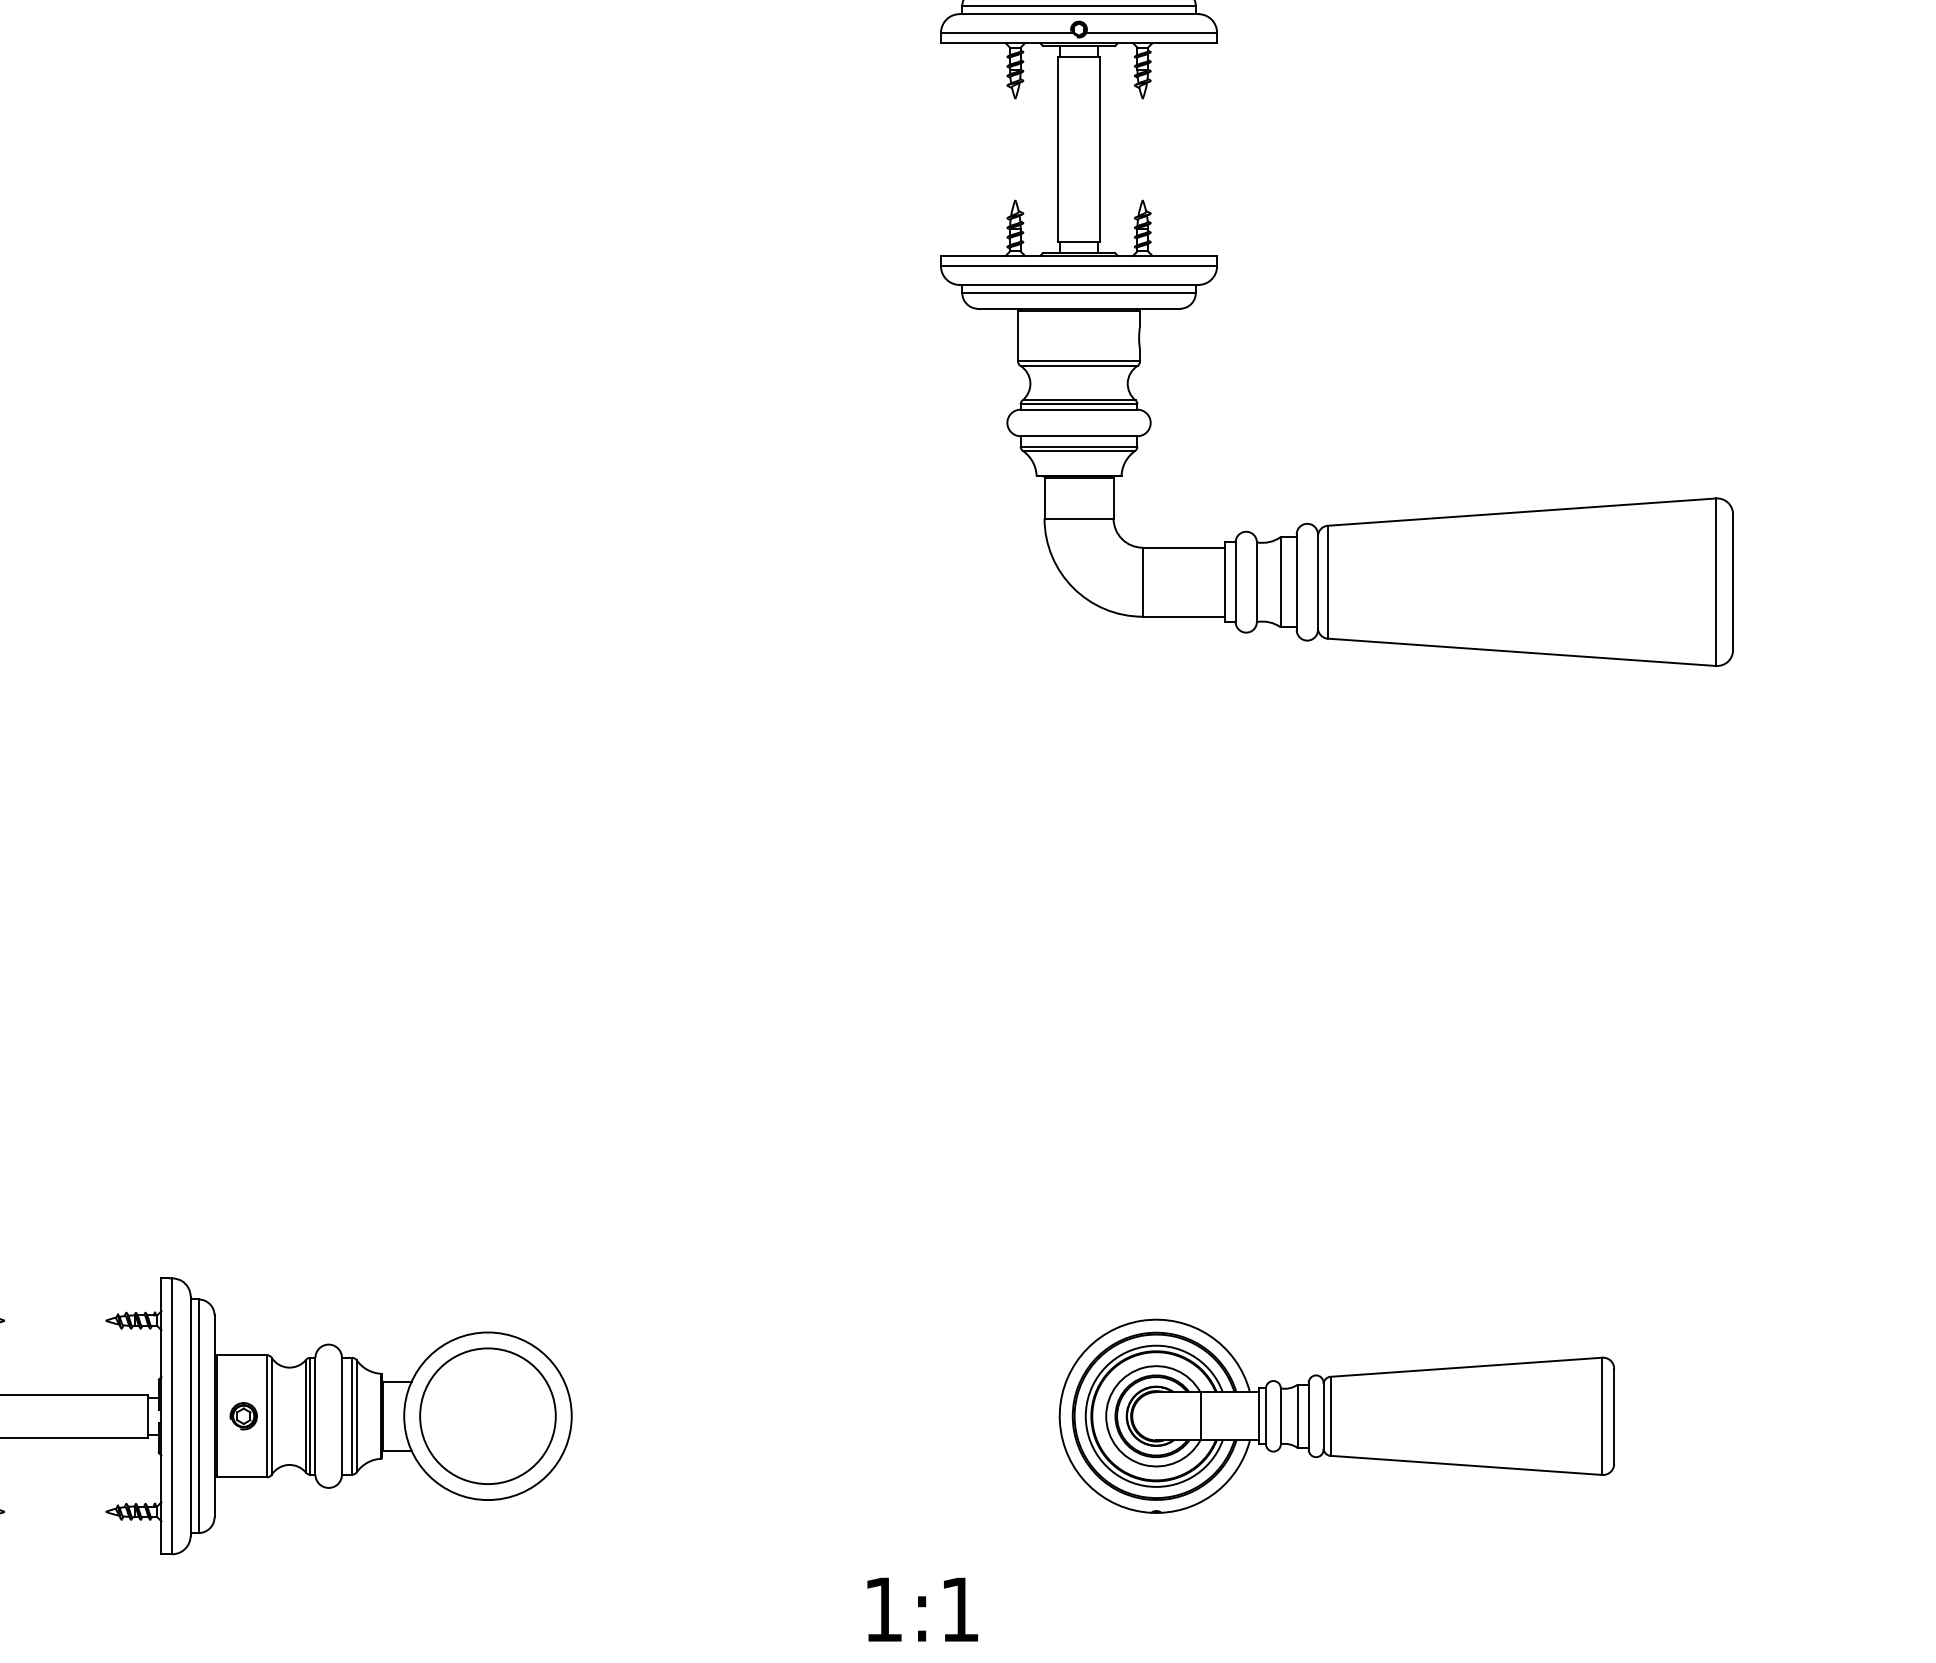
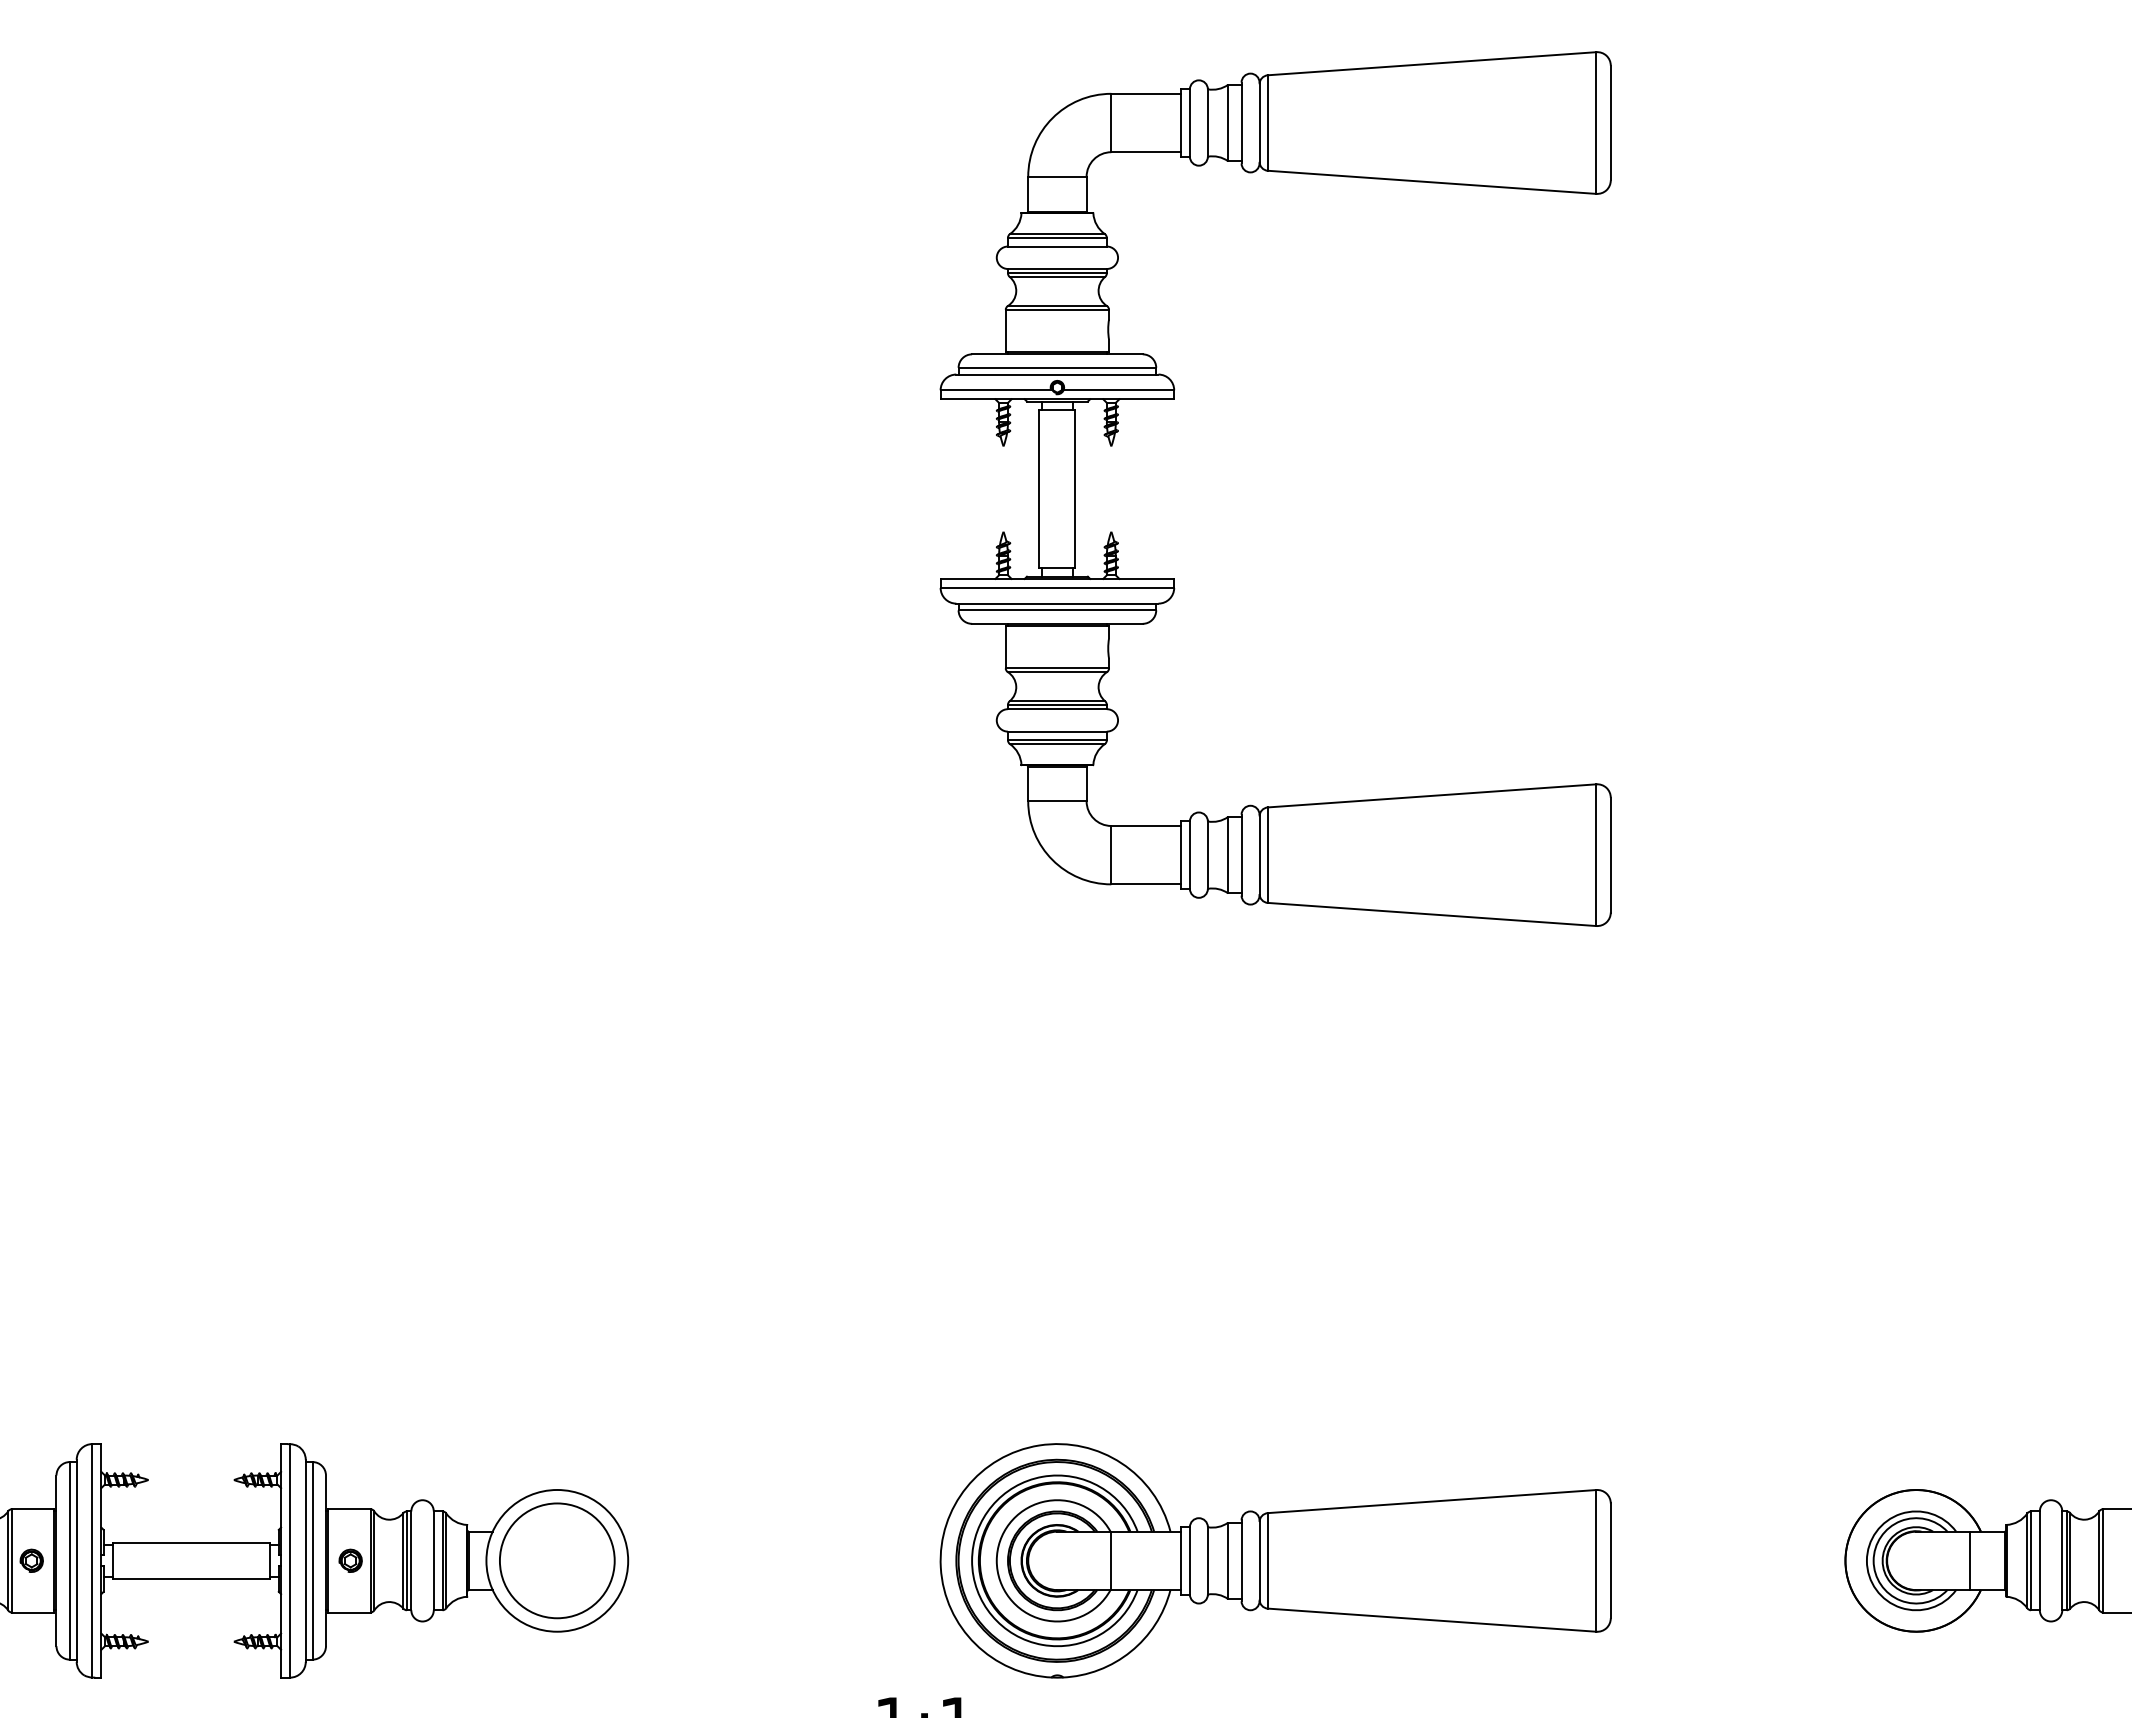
part: (1336, 1415) -> (1275, 1560), size x1.43

